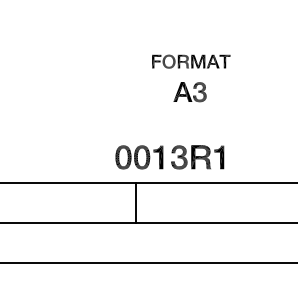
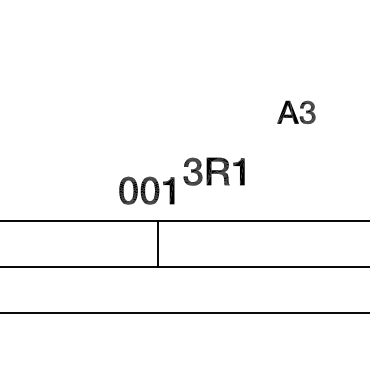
part: (191, 61) -> (206, 80), removed
part: (190, 92) -> (296, 112), moved
part: (197, 157) -> (213, 171), moved
line: (135, 203) -> (157, 243), moved

